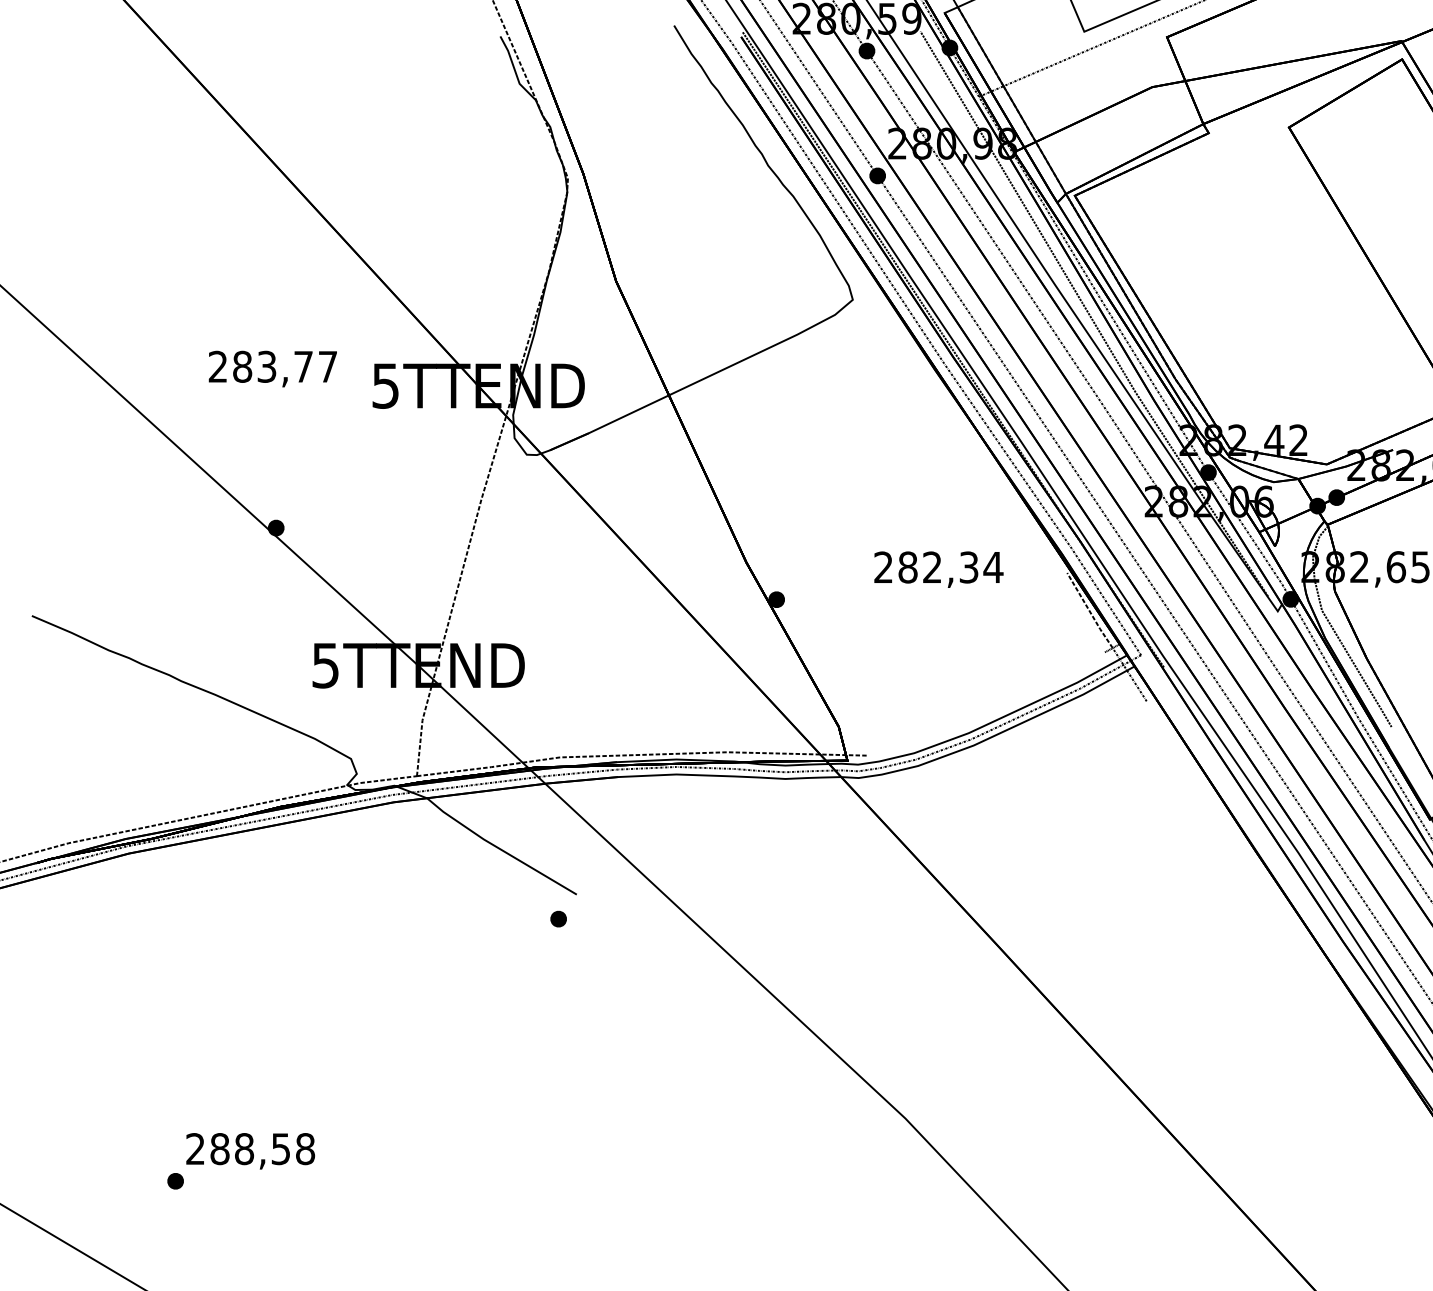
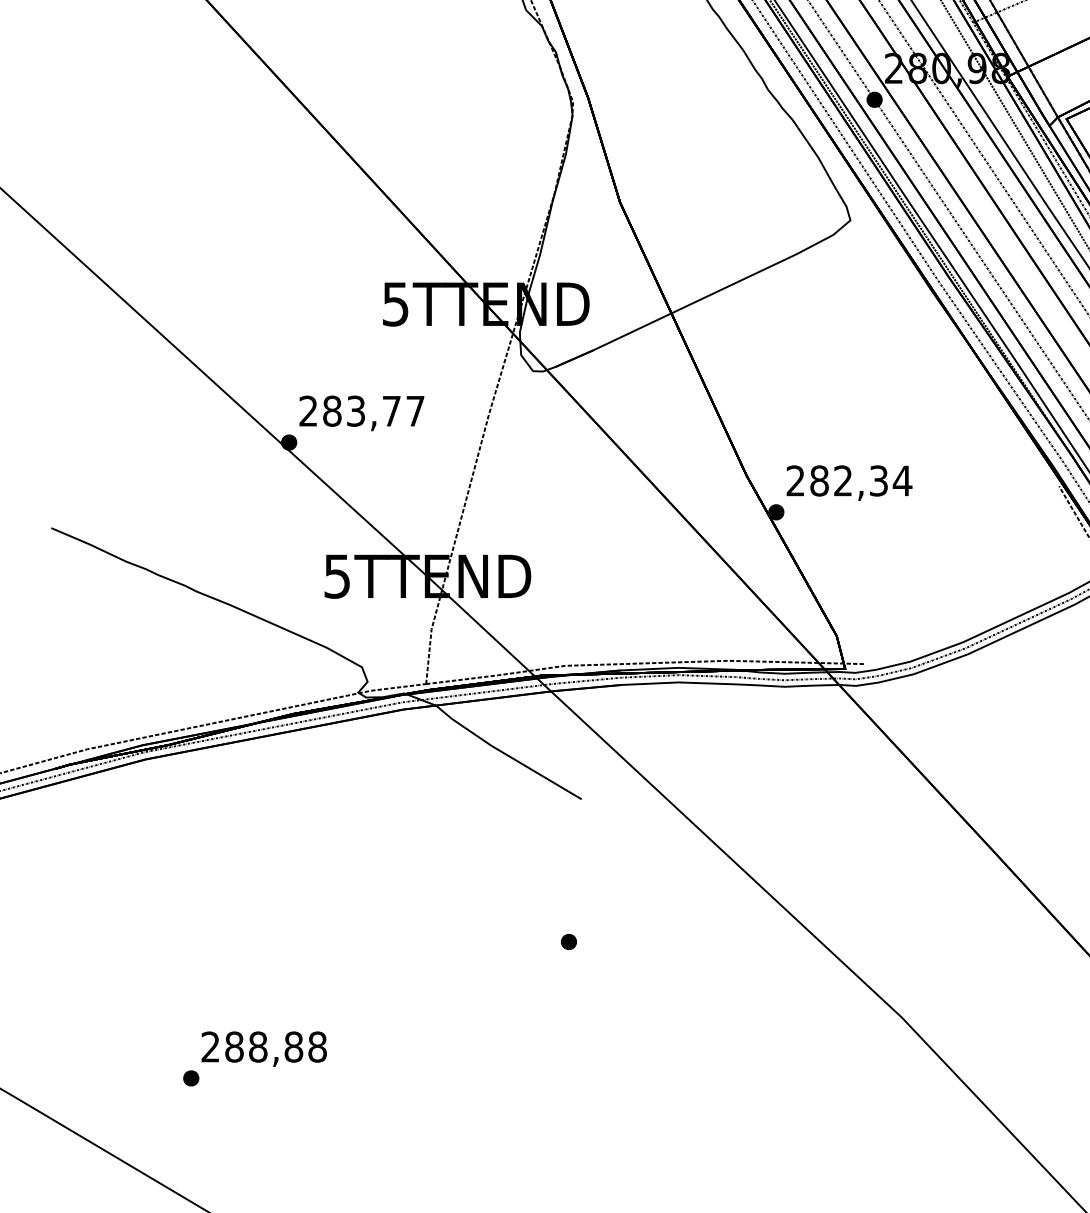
text: (272, 368) -> (361, 412), moved
text: (938, 569) -> (849, 482), moved
part: (558, 918) -> (568, 941), moved
text: (280, 1149) -> (293, 1047), 288,58 -> 288,88

